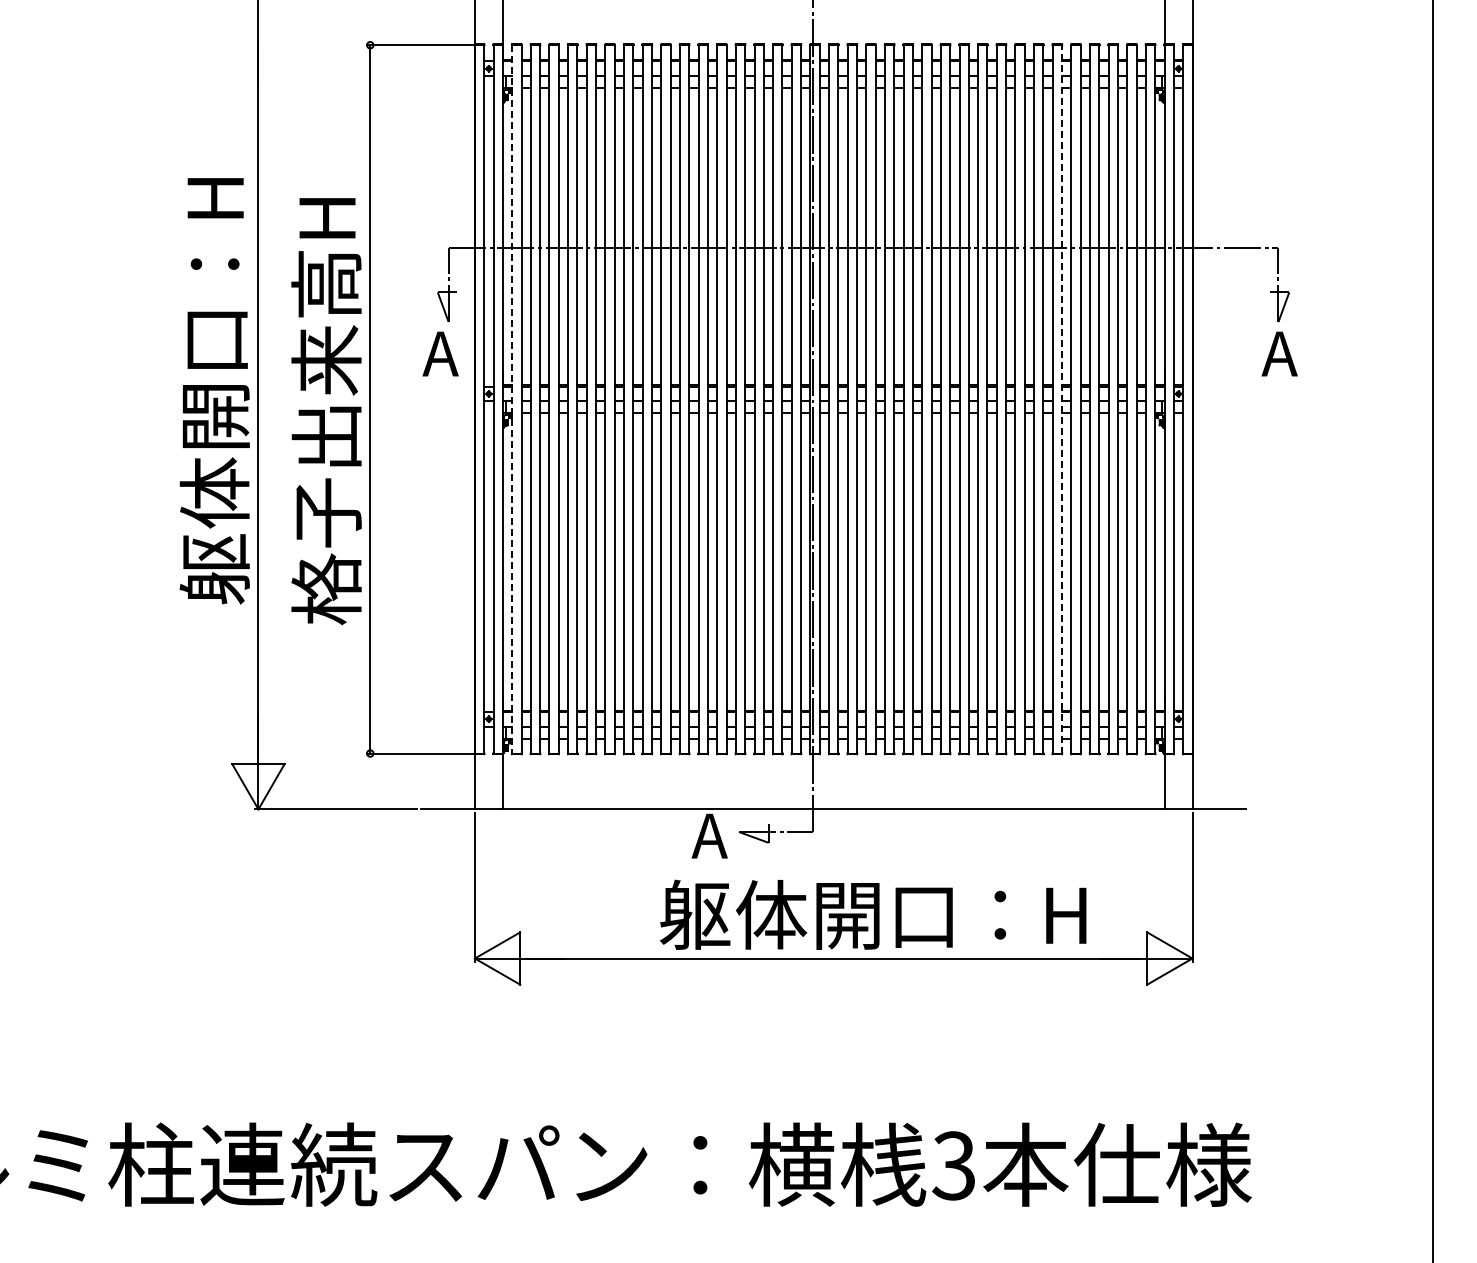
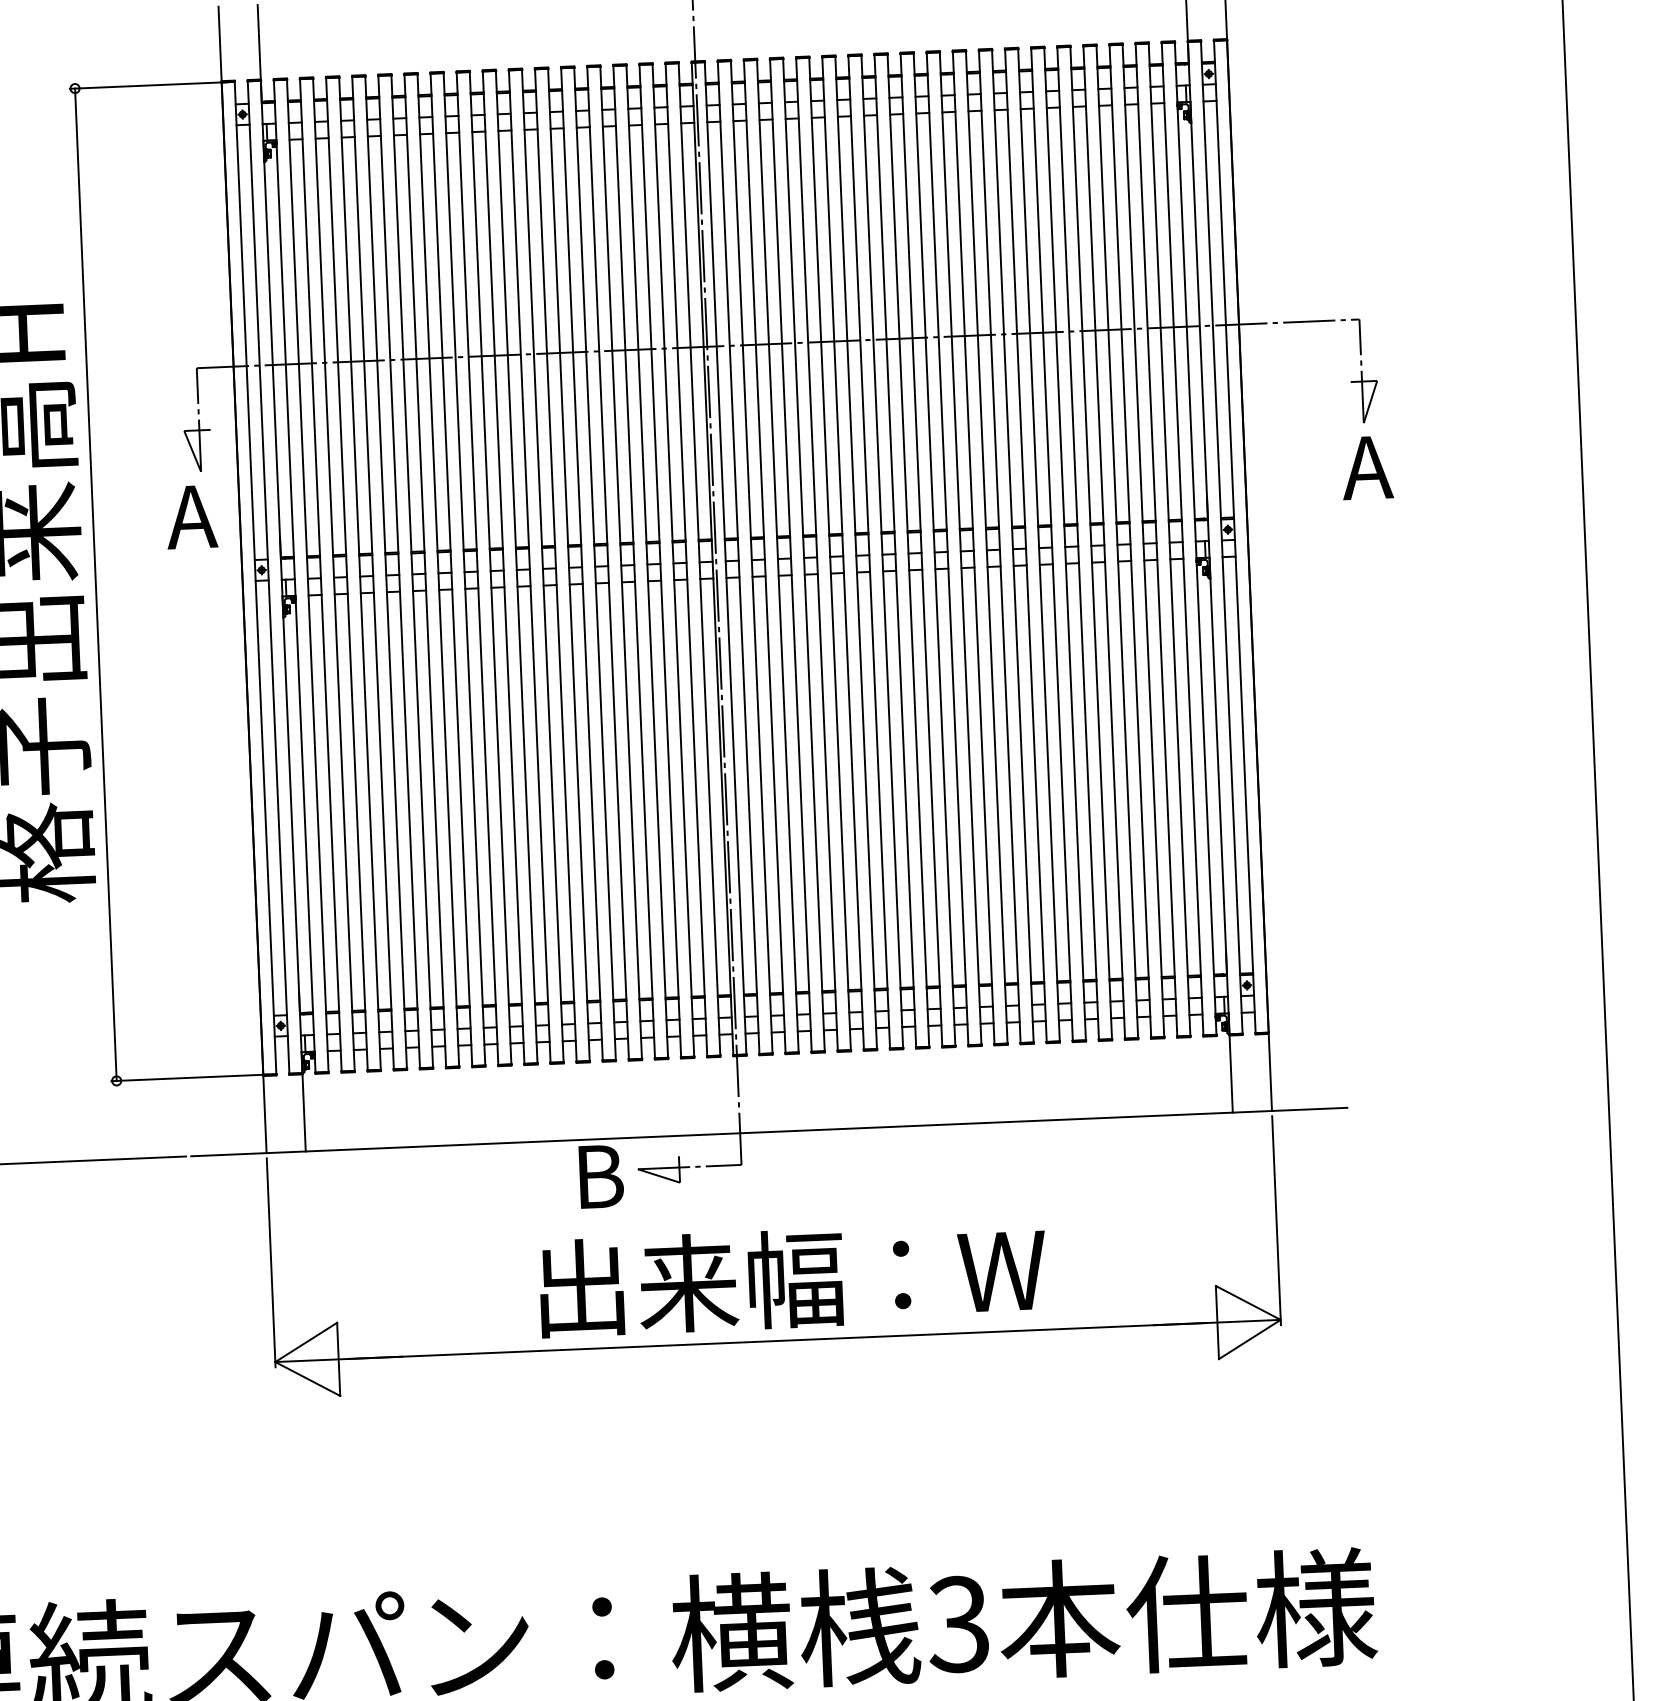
line: (1062, 398) -> (1065, 542), dashed -> solid
line: (512, 399) -> (295, 576), dashed -> solid
text: (709, 835) -> (596, 1175), A -> B
text: (872, 914) -> (829, 1276), 躯体開口：H -> 出来幅：W

